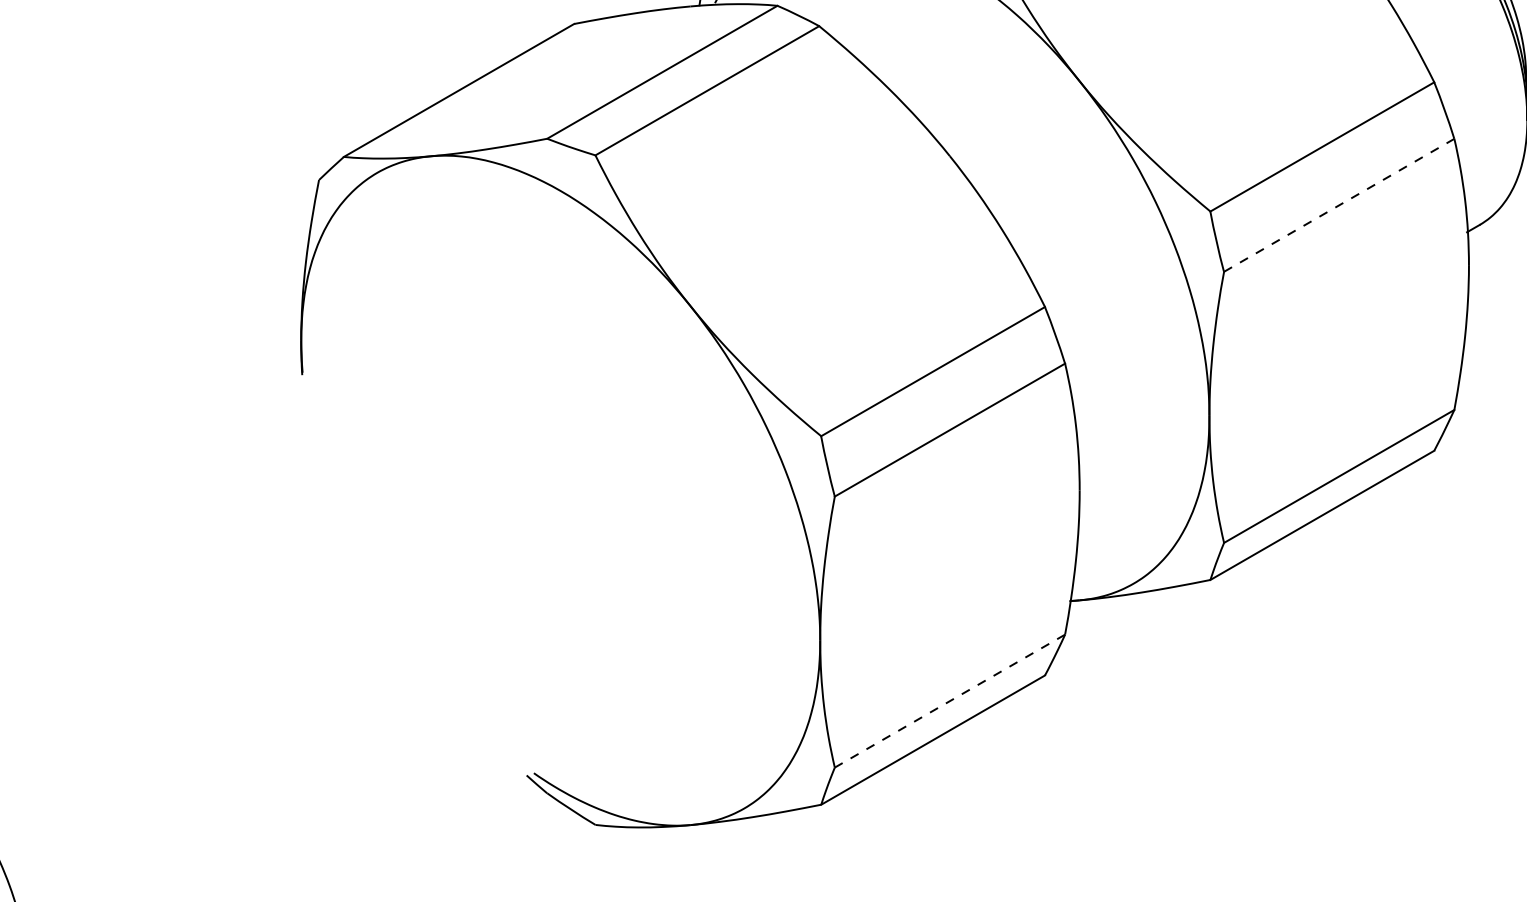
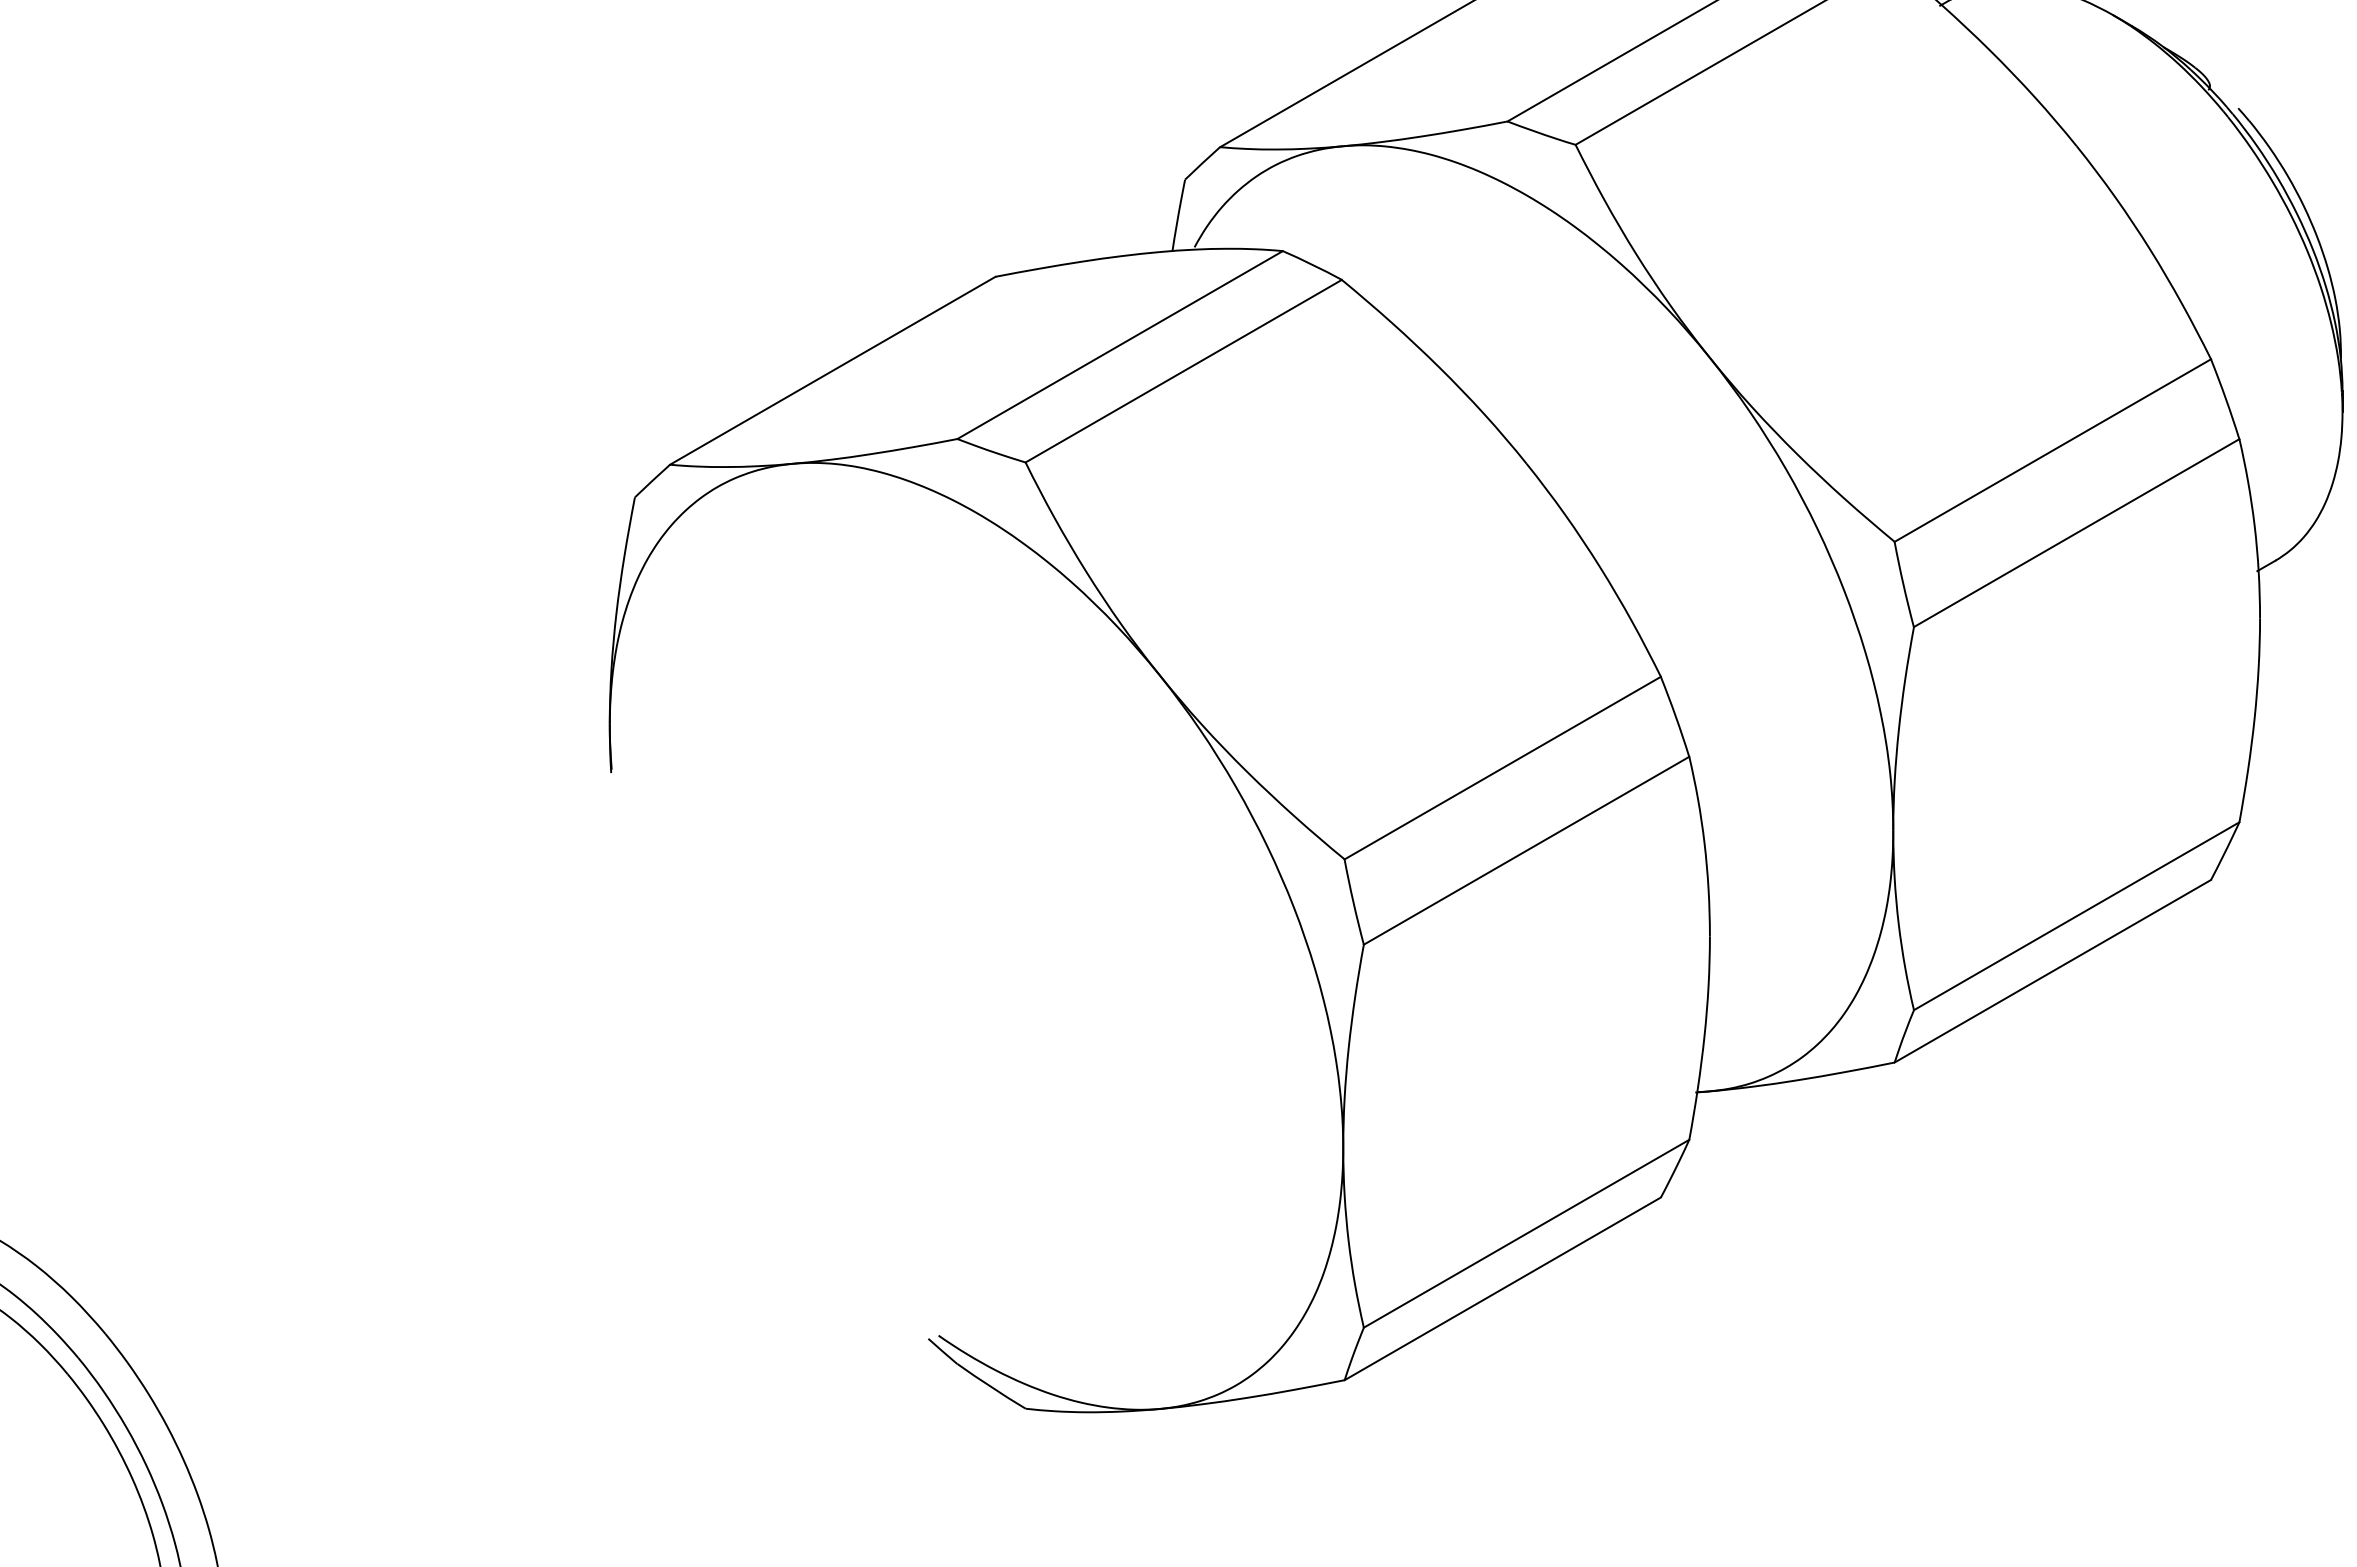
line: (1339, 205) -> (2076, 533), dashed -> solid
line: (949, 700) -> (1526, 1233), dashed -> solid

